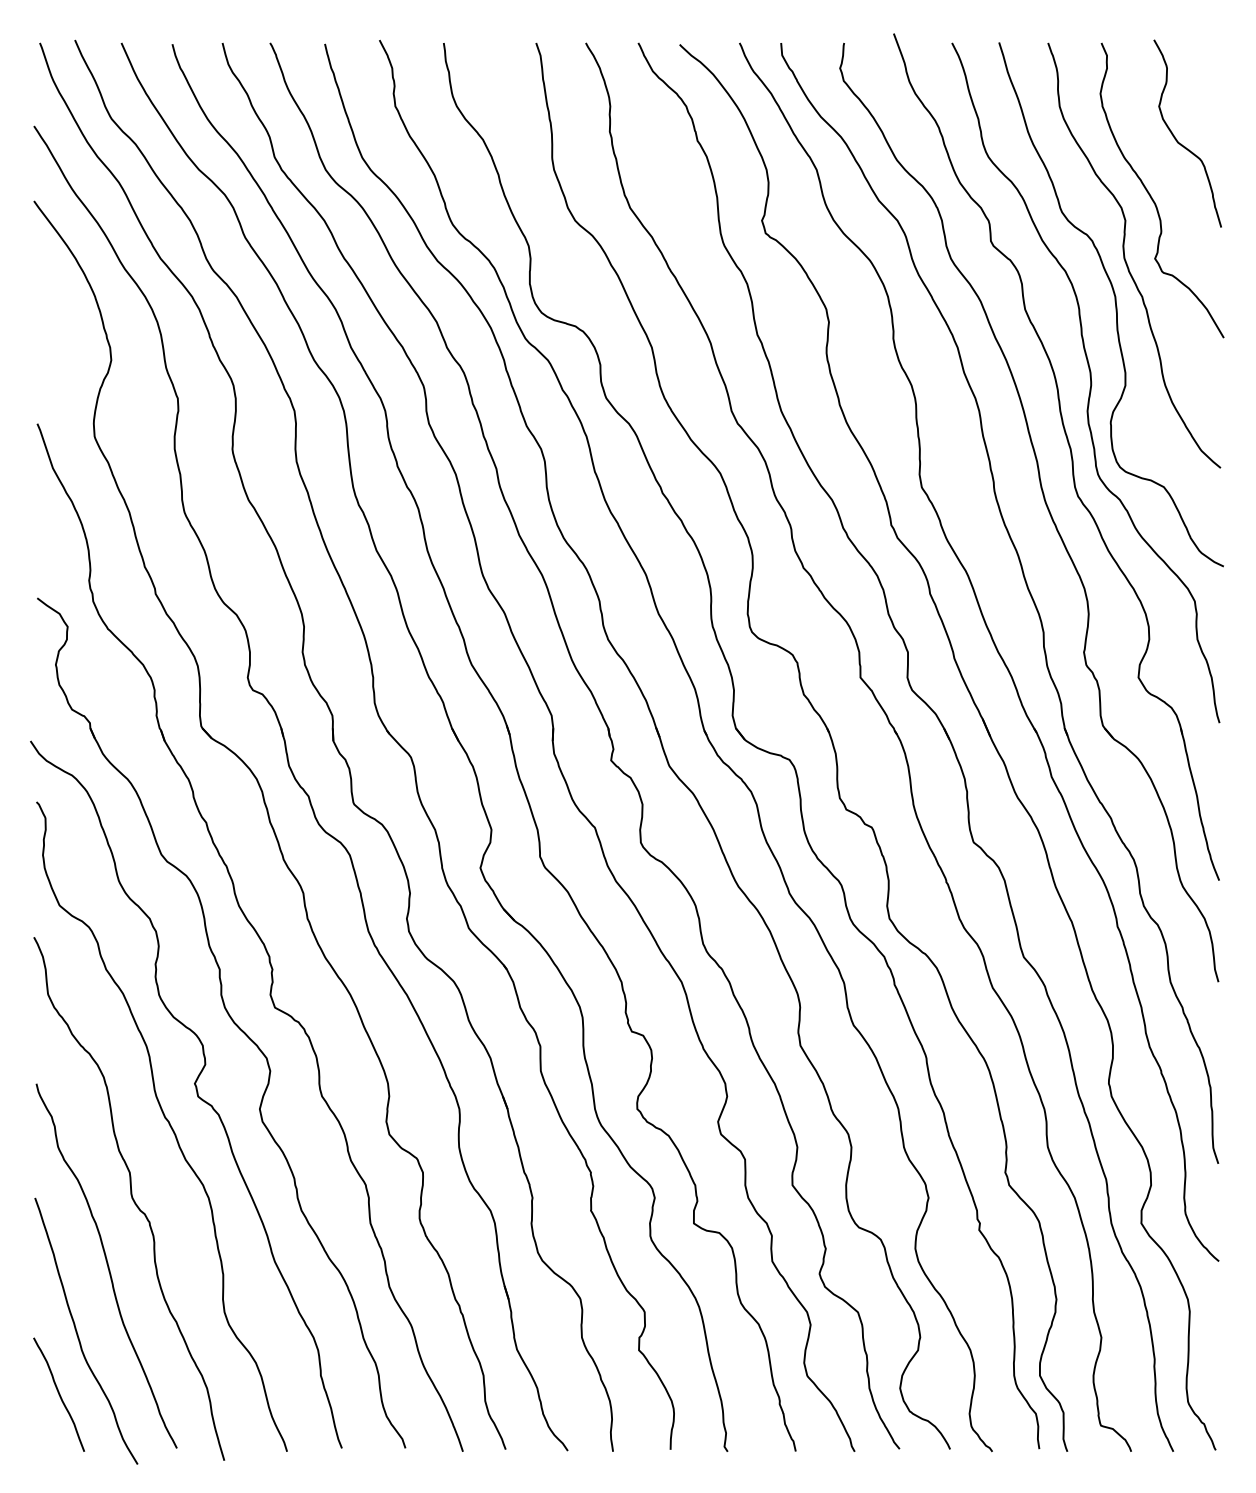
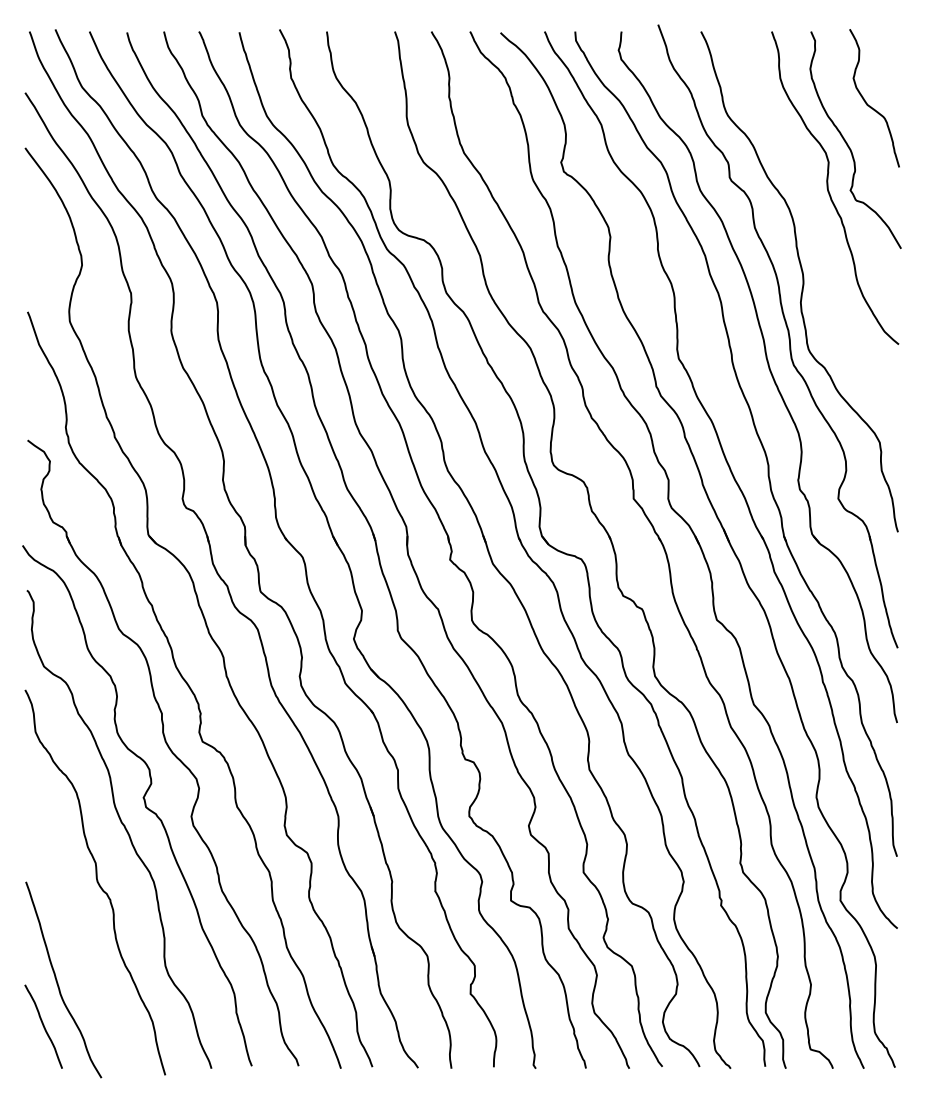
curve: (1114, 301) -> (820, 221), removed
curve: (106, 1264) -> (78, 930), removed

